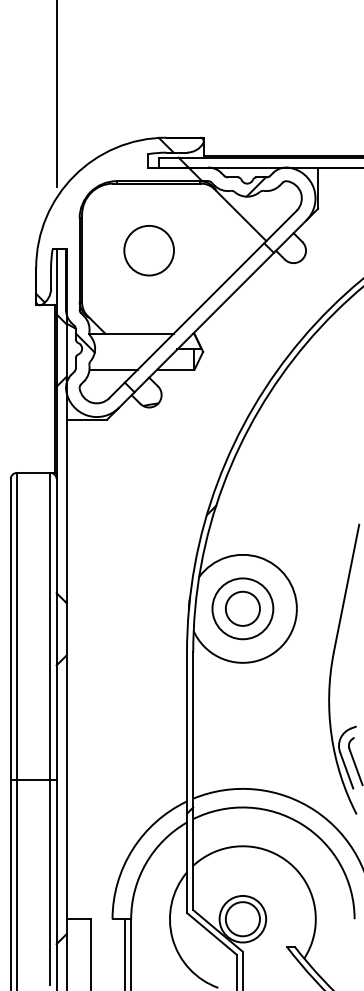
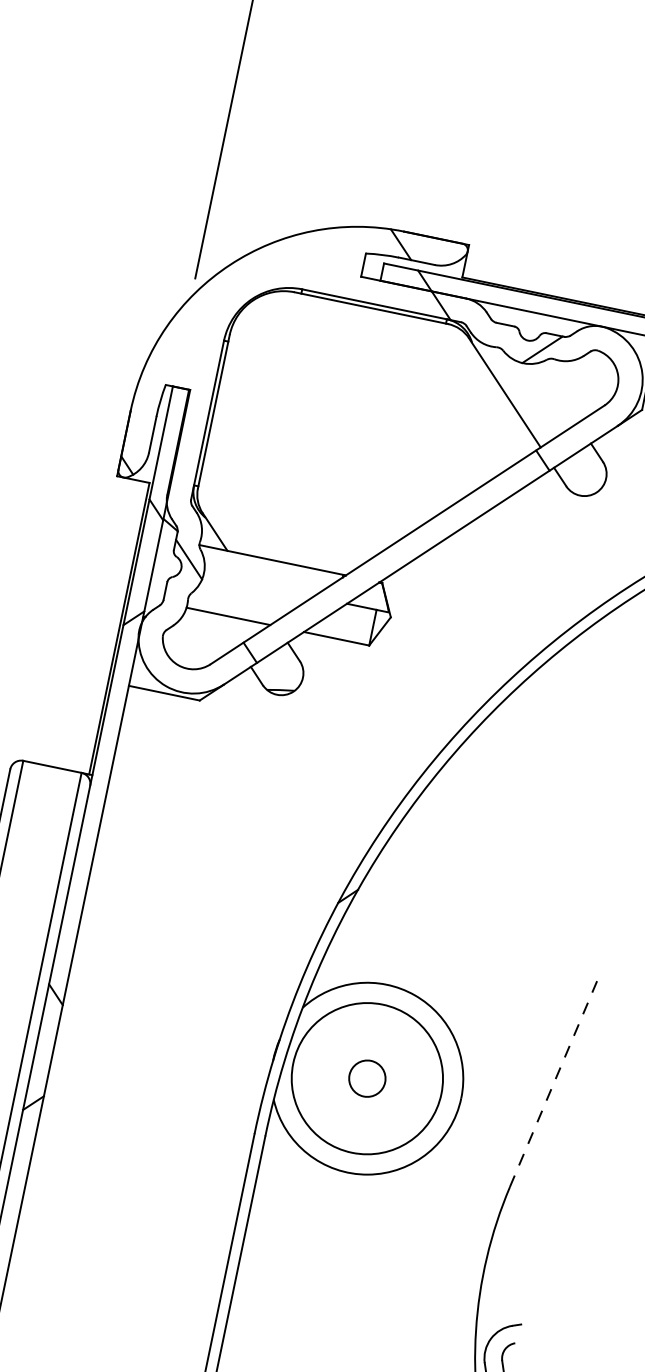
circle: (148, 250) -> (332, 421), removed
line: (346, 588) -> (554, 1080), solid -> dashed
circle: (242, 608) -> (366, 1077), size x0.6
circle: (242, 608) -> (366, 1077), size x1.4

